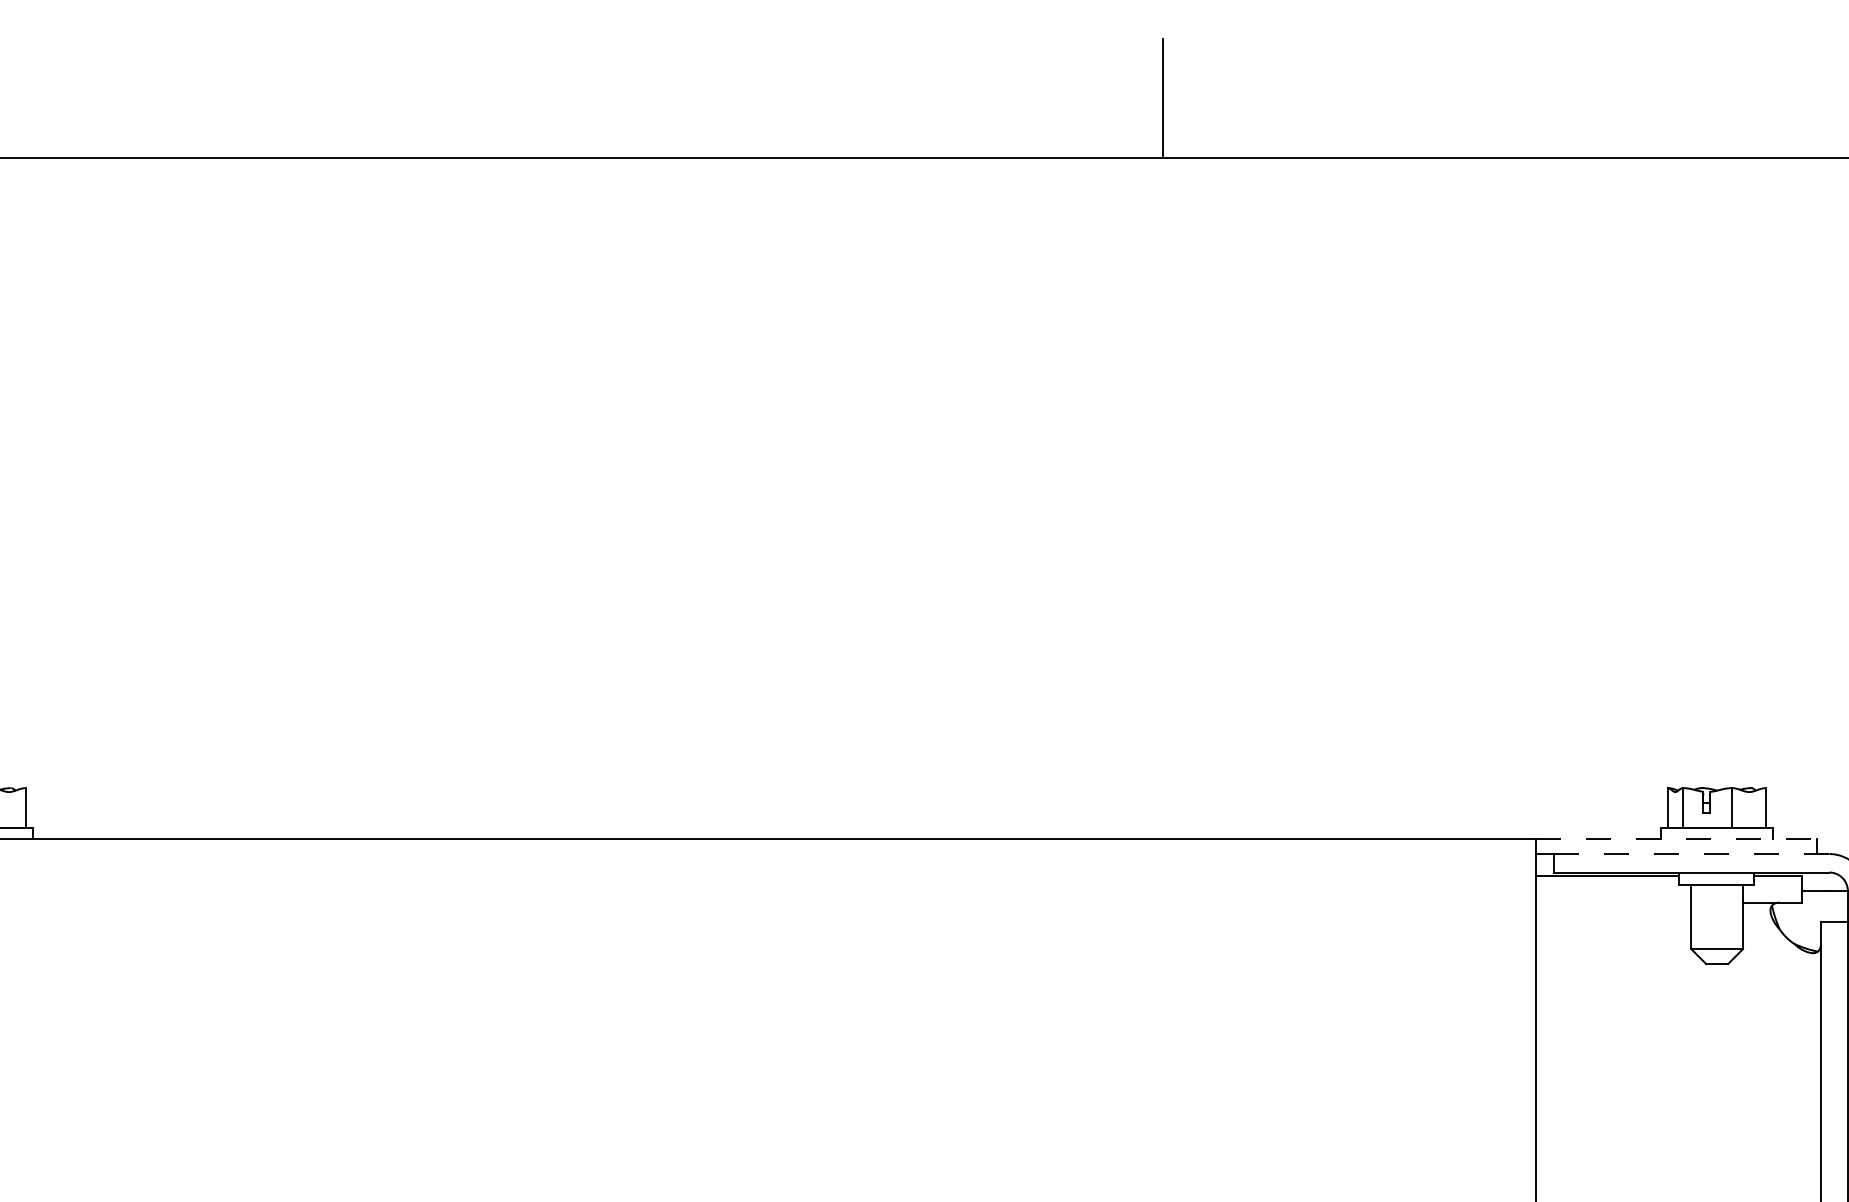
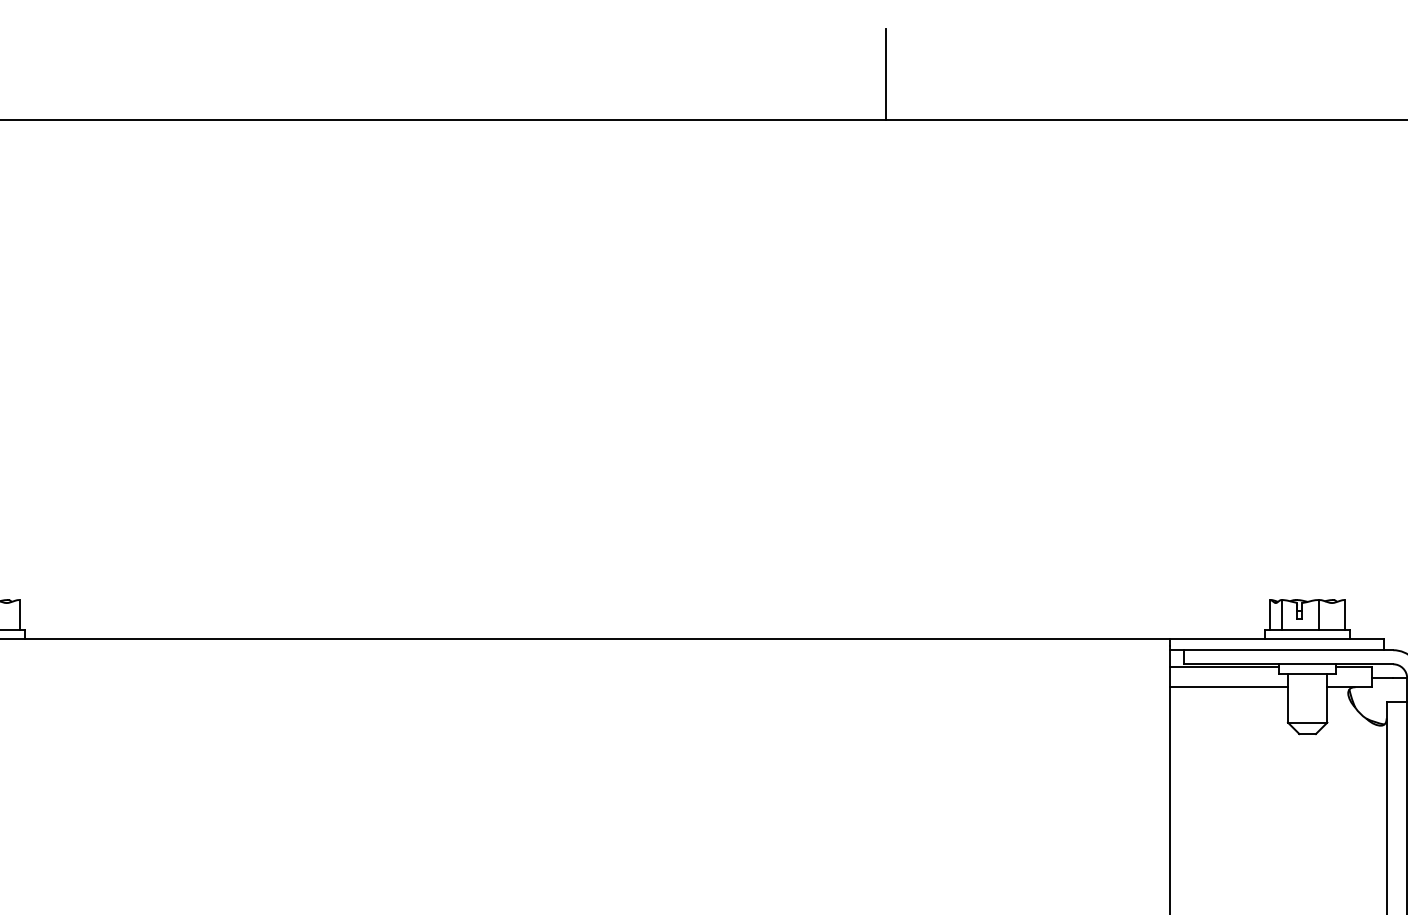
line: (1676, 838) -> (1276, 638), dashed -> solid
line: (1692, 854) -> (1288, 650), dashed -> solid
line: (1613, 903) -> (1228, 687), added

